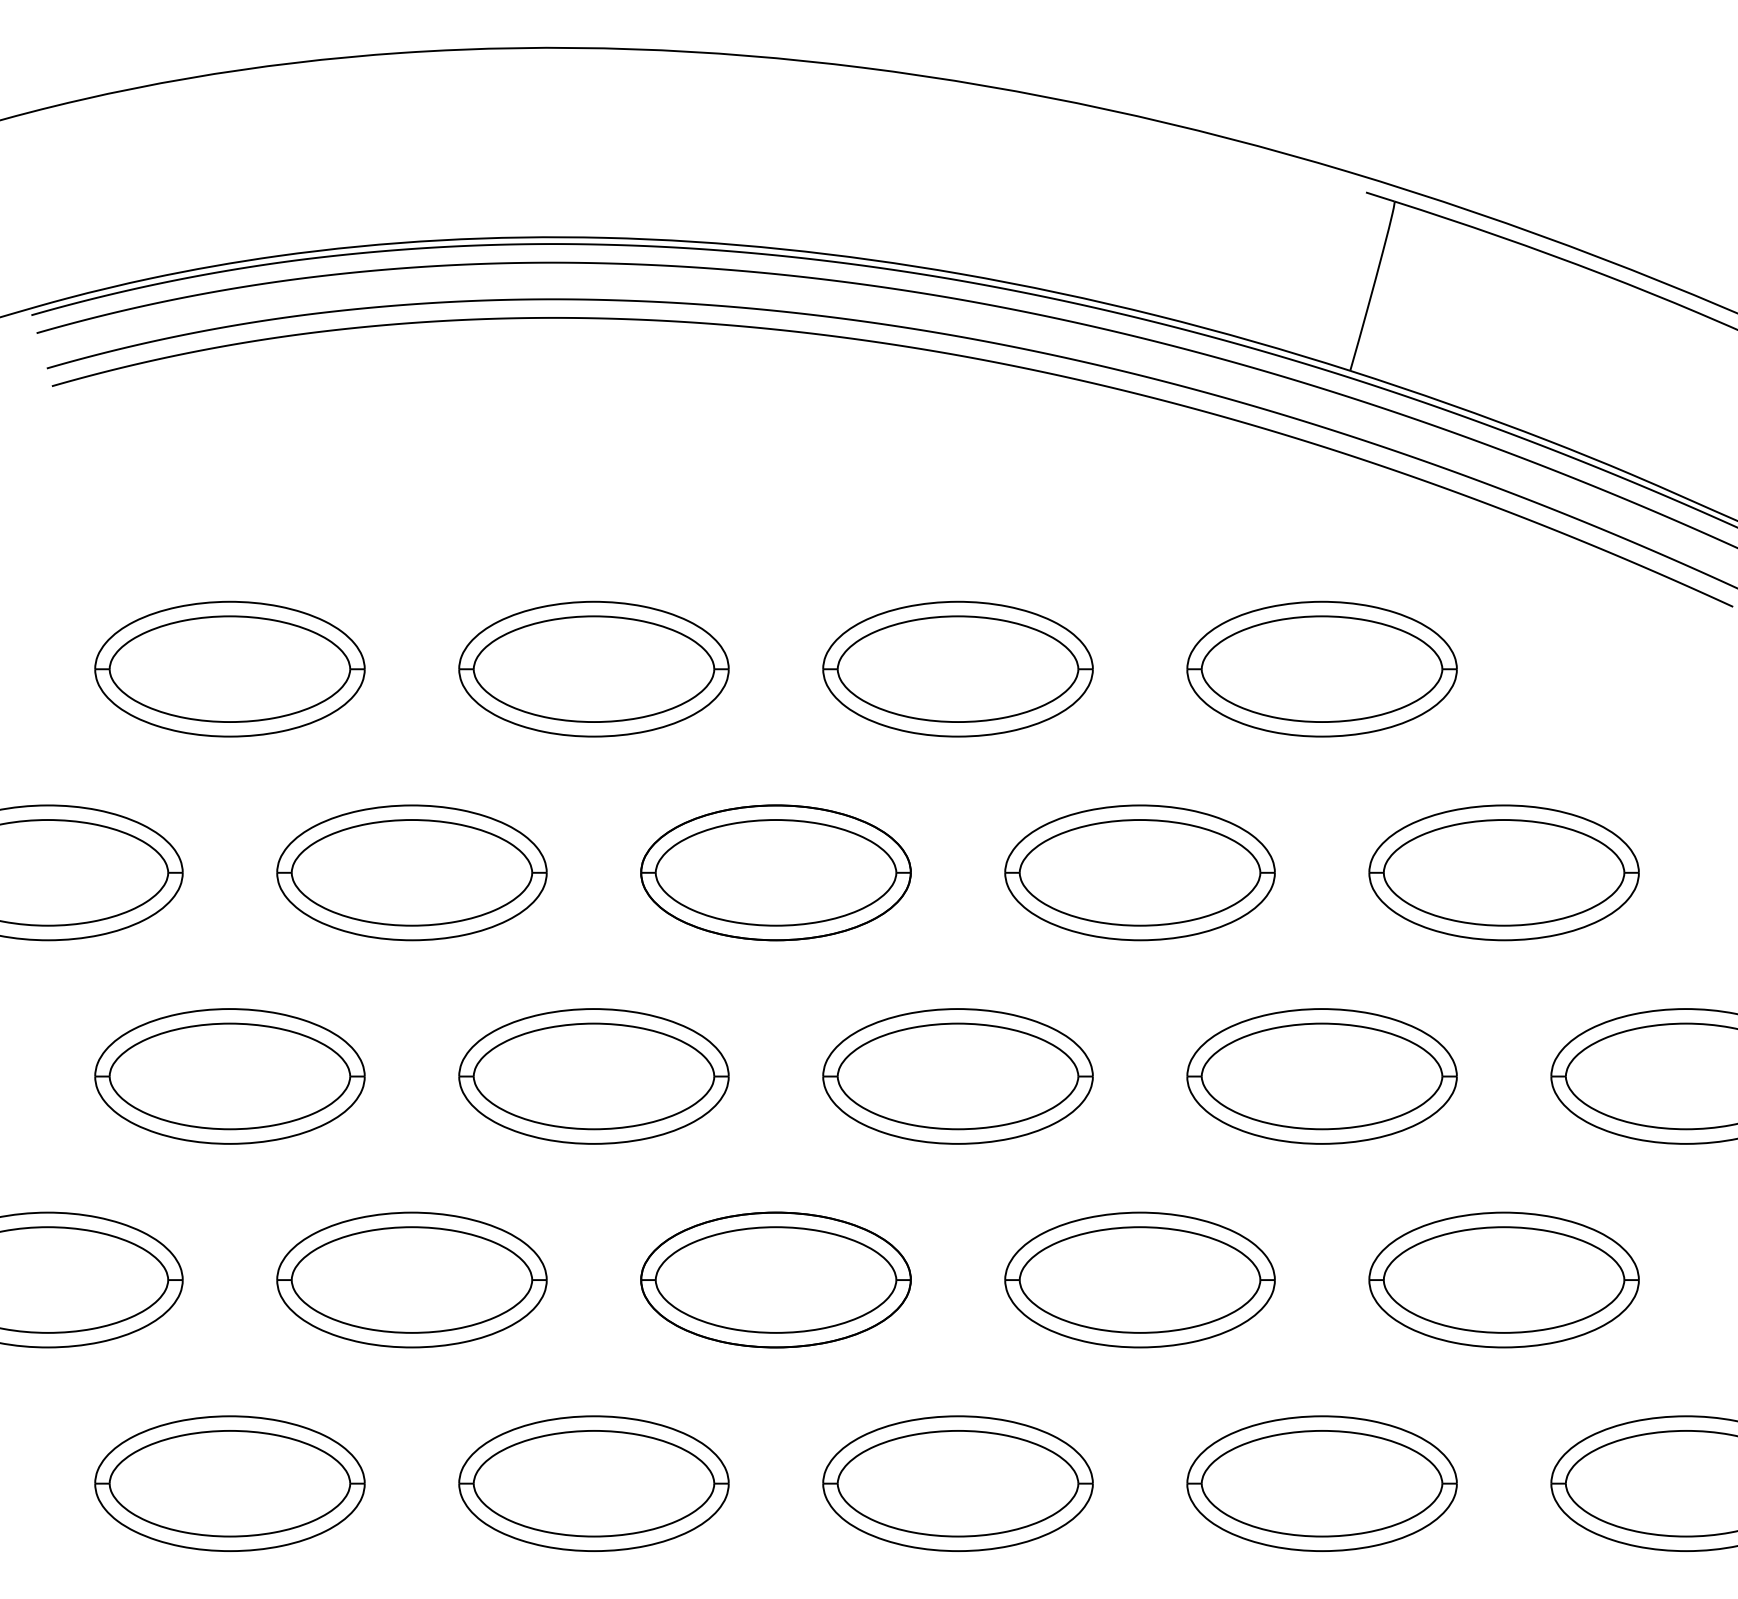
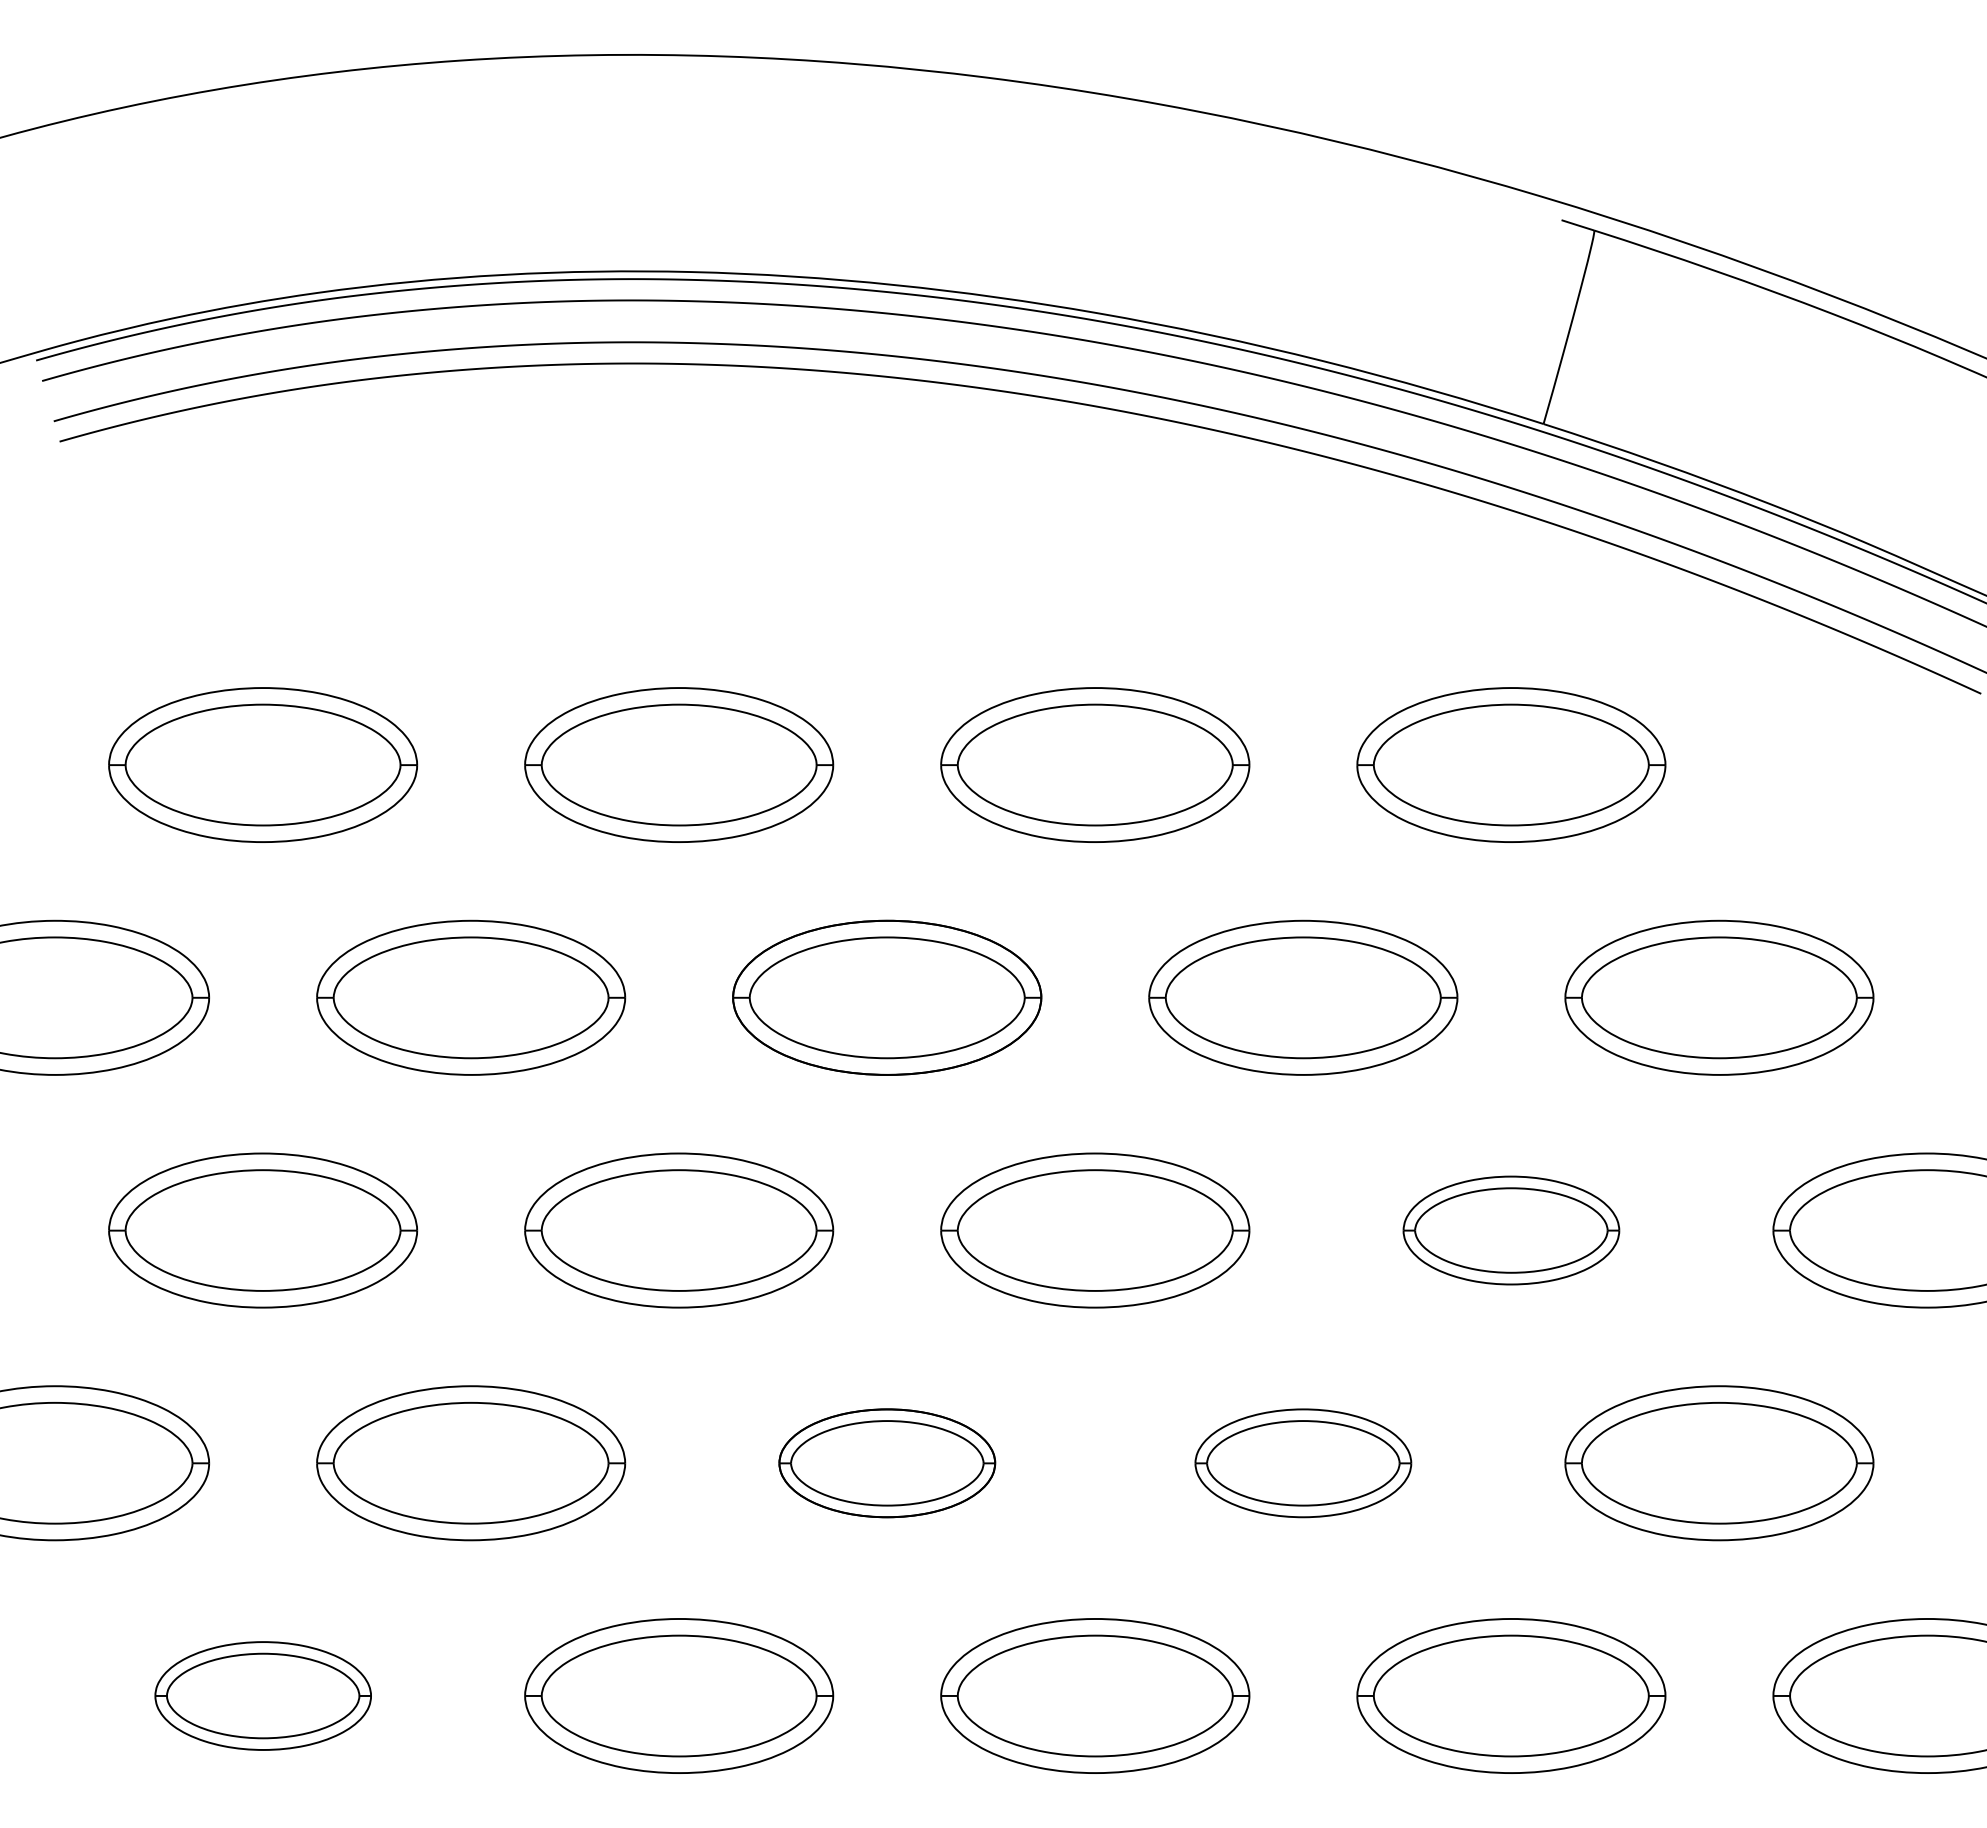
part: (1322, 1076) -> (1511, 1230), size x0.7
part: (776, 1280) -> (887, 1463), size x0.7
part: (1140, 1280) -> (1303, 1463), size x0.7
part: (230, 1483) -> (263, 1695), size x0.7

